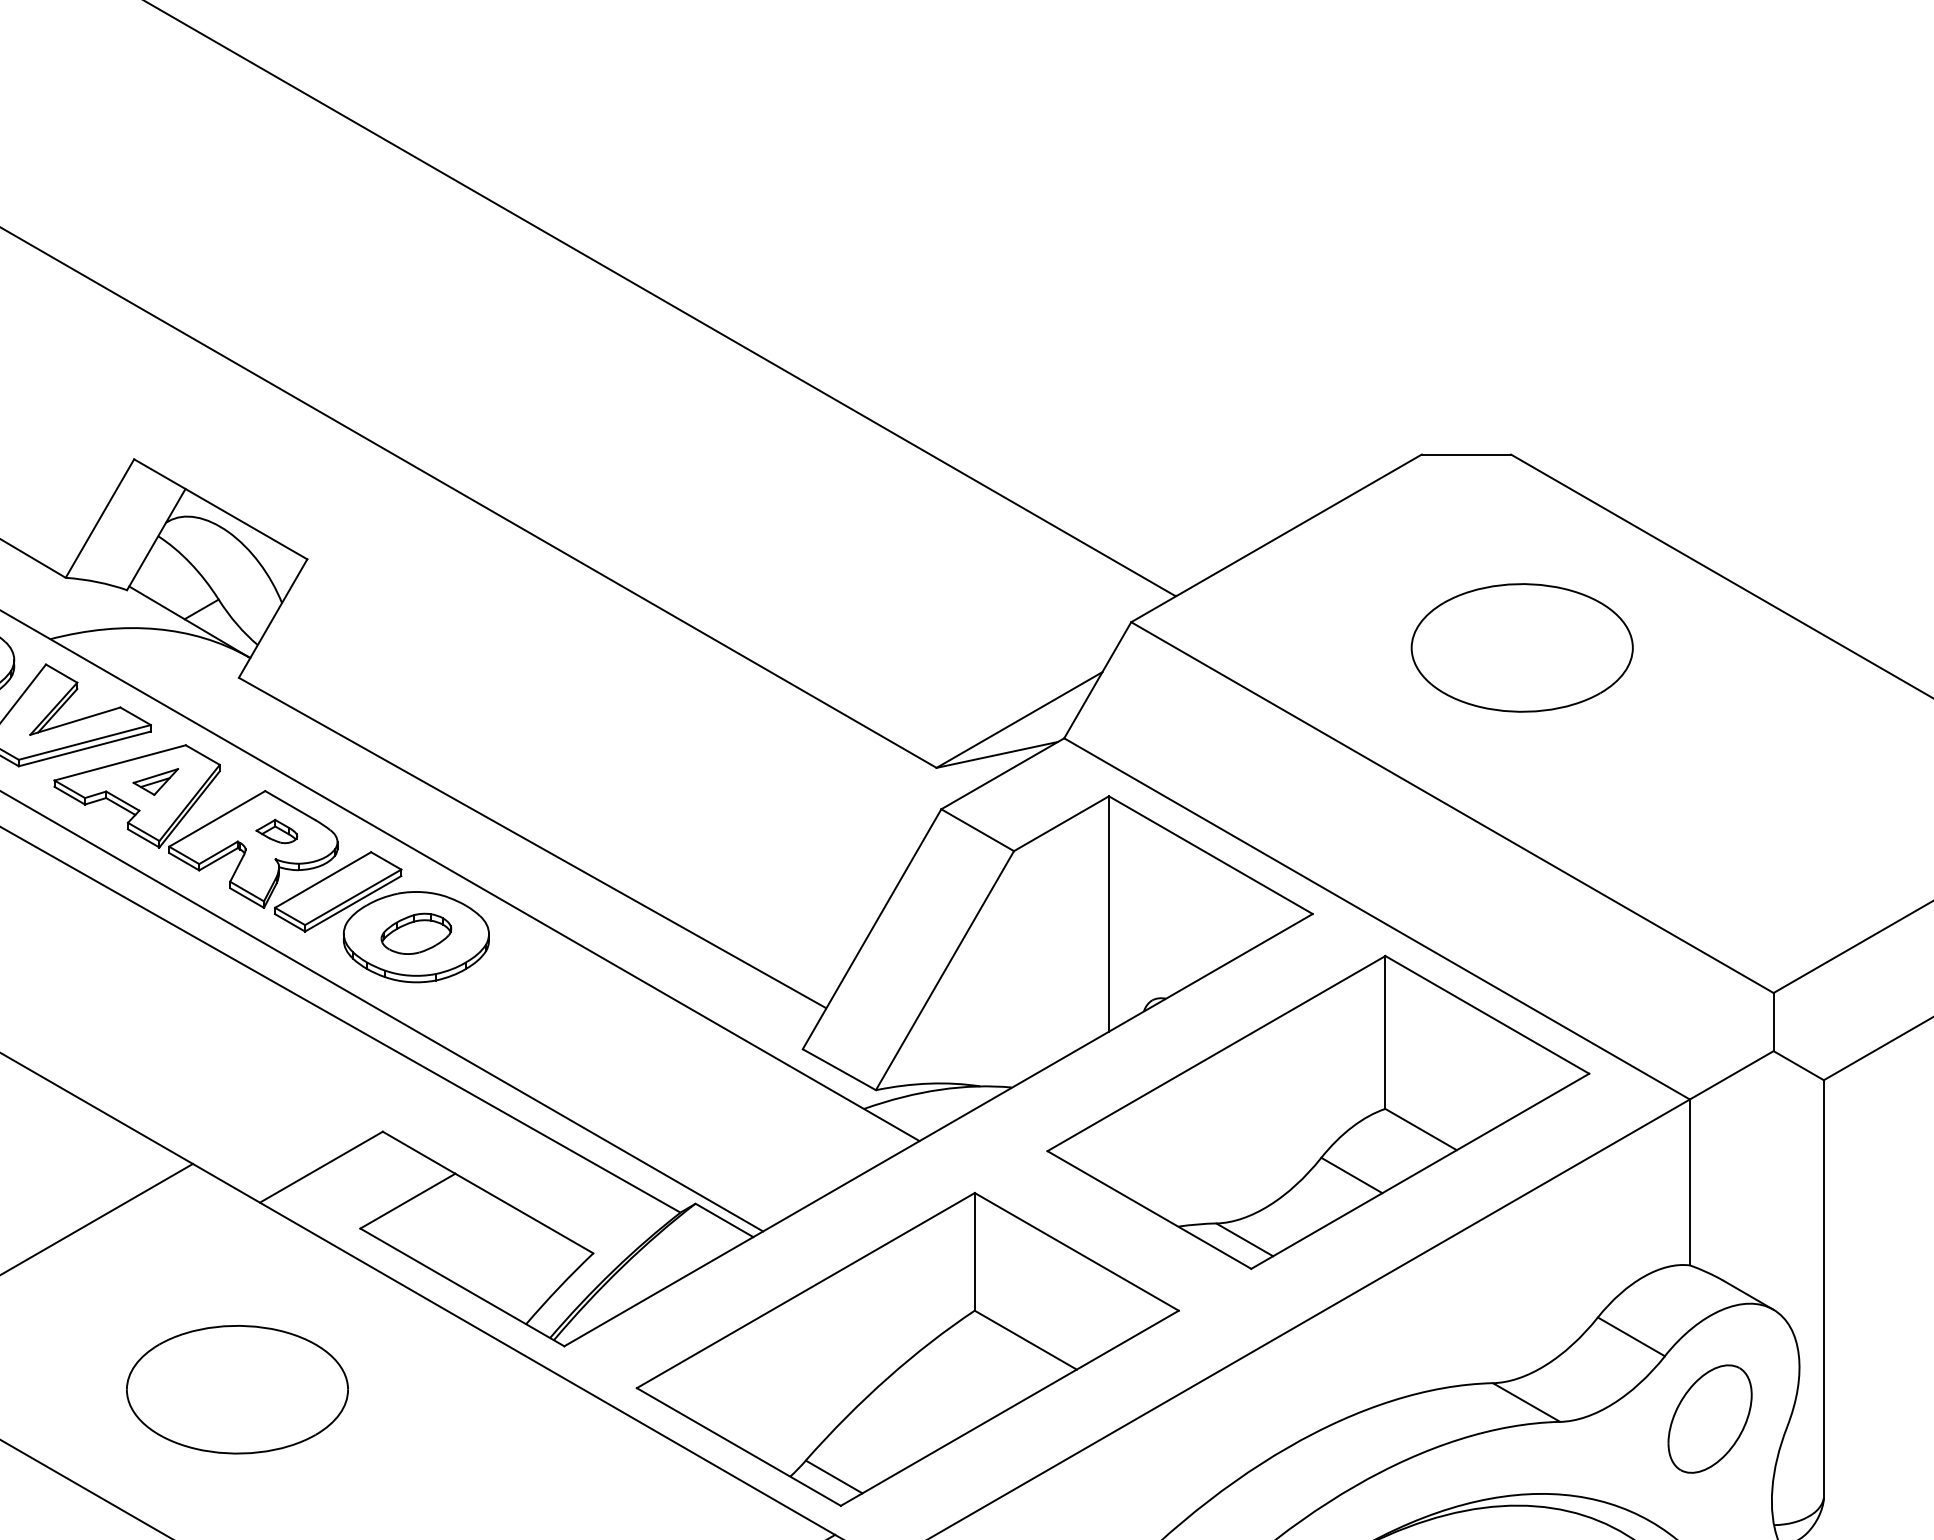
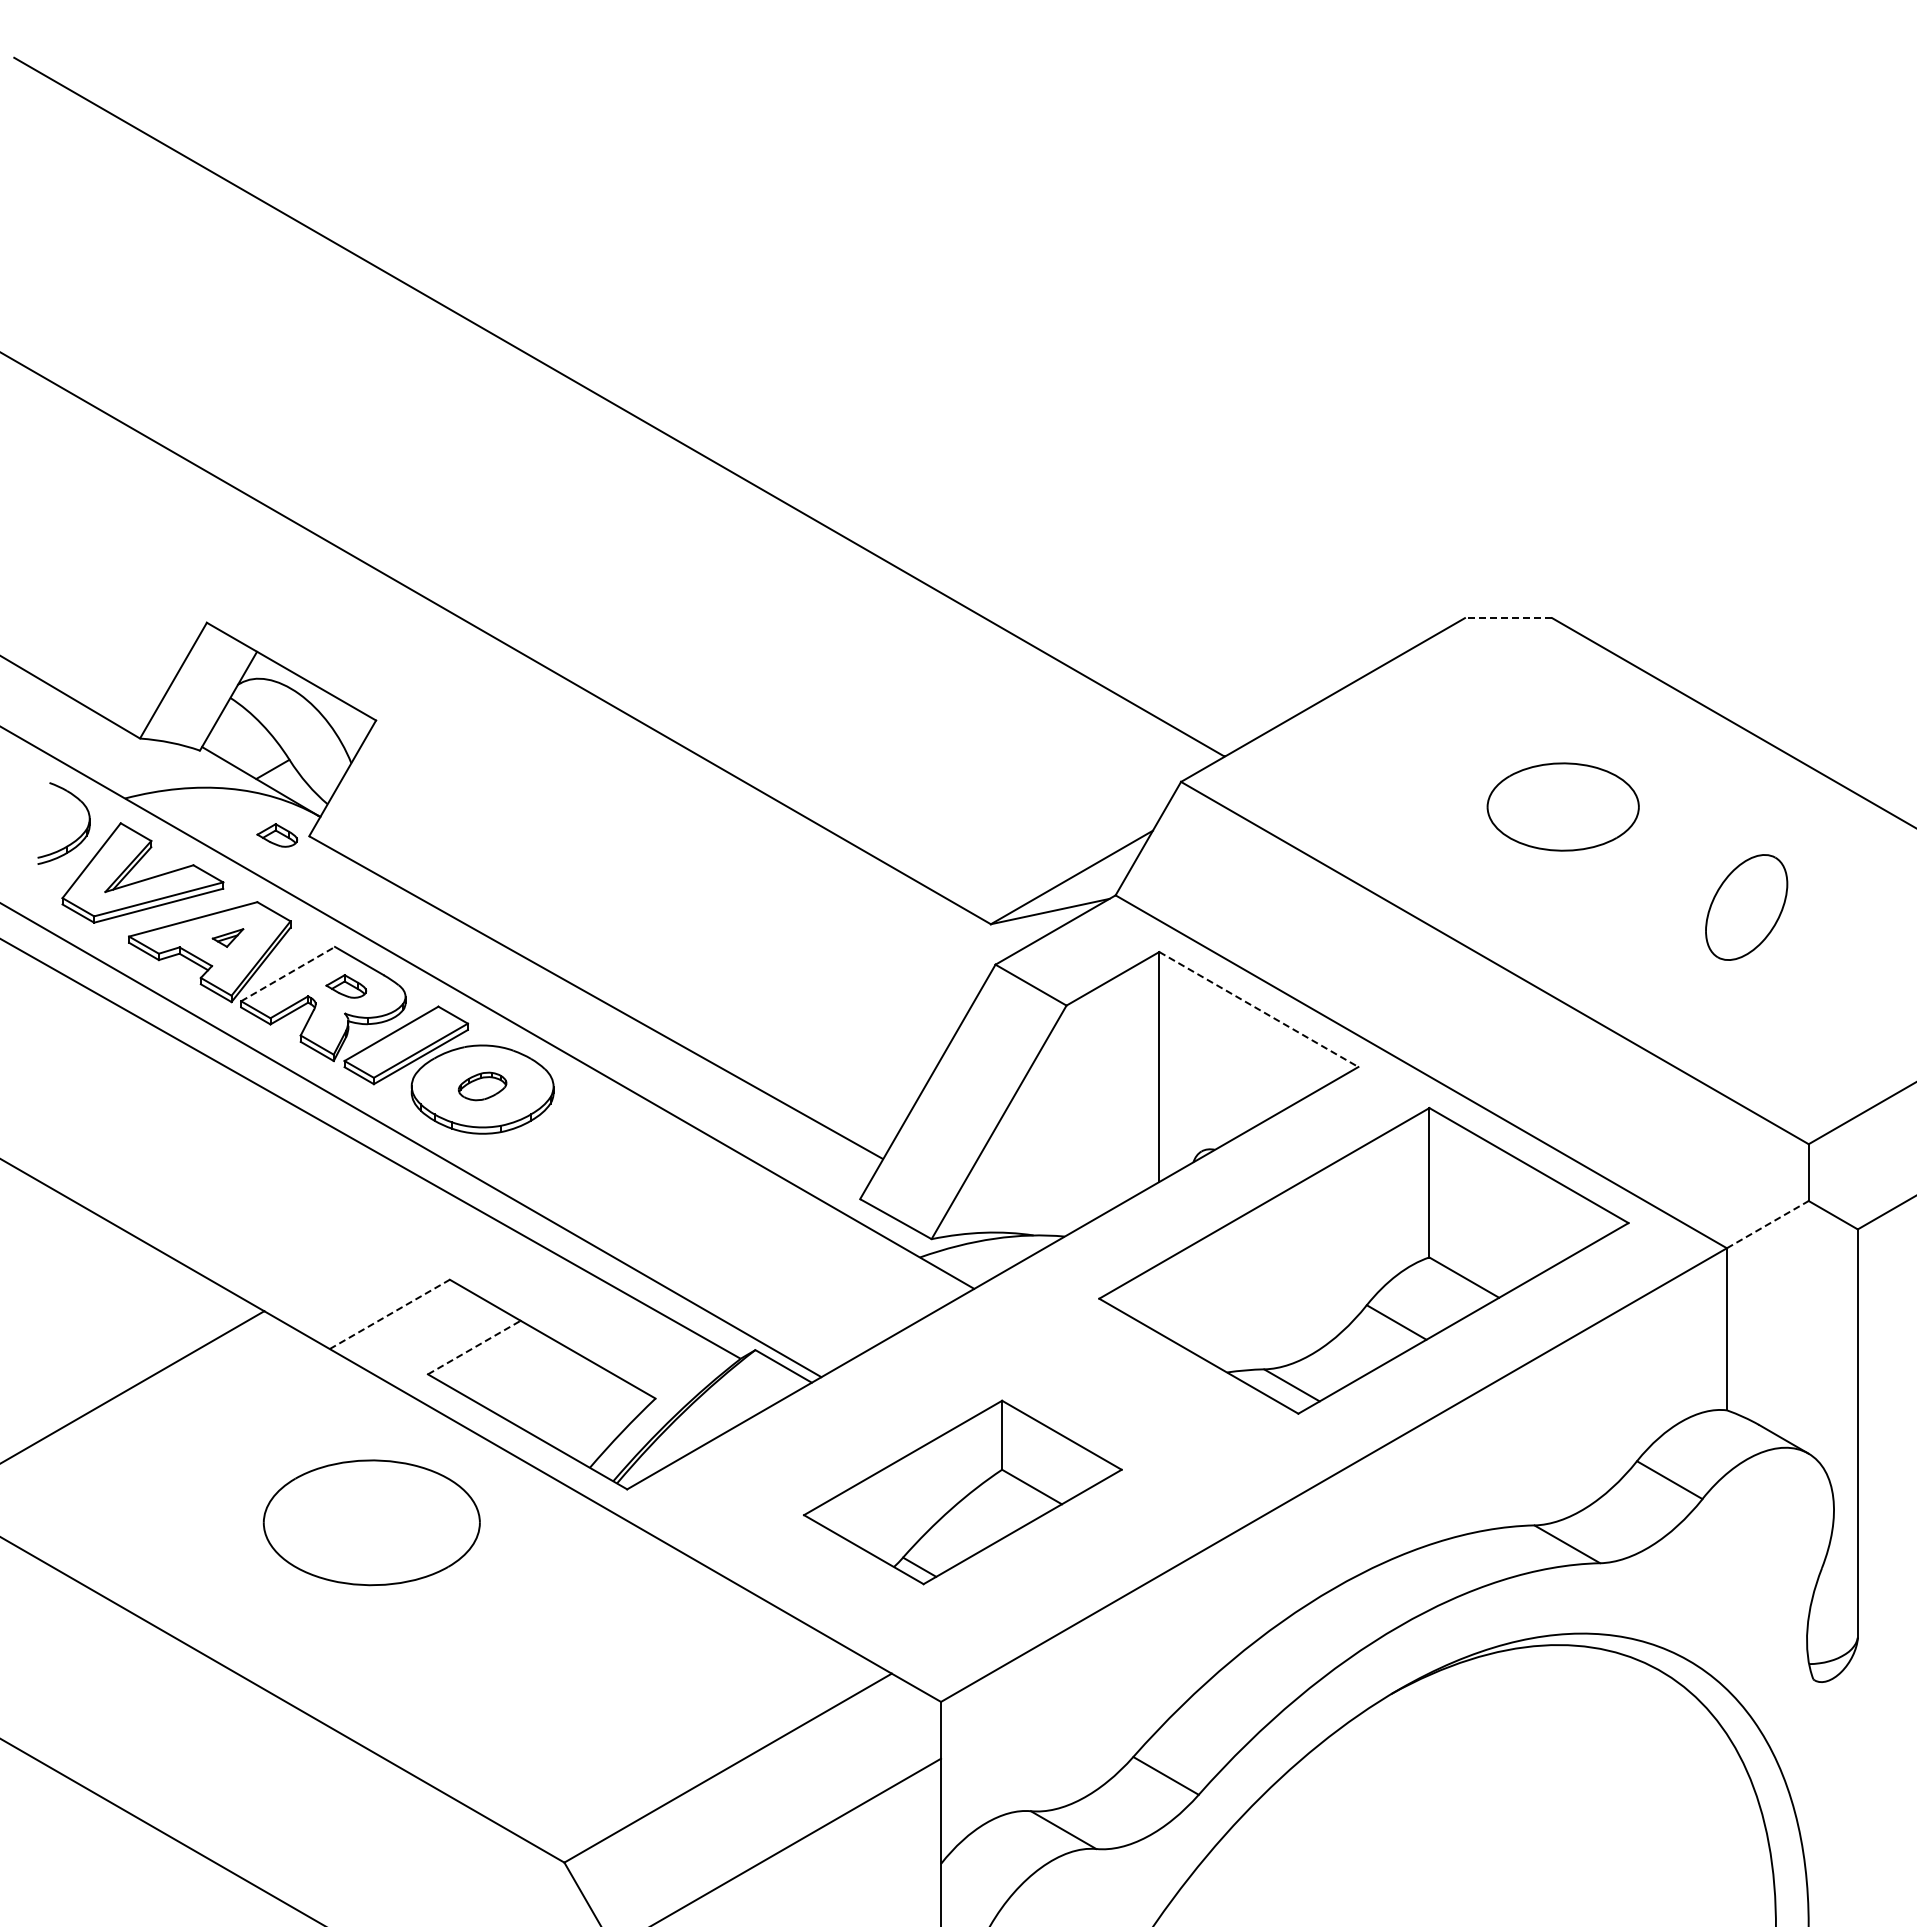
line: (1466, 454) -> (1508, 618), solid -> dashed
part: (1522, 647) -> (1563, 806), size x0.7
part: (206, 677) -> (277, 835), added
part: (155, 781) -> (227, 937), size x0.7
line: (217, 818) -> (288, 973), solid -> dashed
line: (1210, 855) -> (1258, 1009), solid -> dashed
part: (416, 933) -> (482, 1086), size x0.7
line: (1732, 1075) -> (1768, 1224), solid -> dashed
line: (322, 1167) -> (390, 1314), solid -> dashed
line: (408, 1201) -> (474, 1347), solid -> dashed
part: (907, 1349) -> (962, 1492), size x0.6
part: (237, 1389) -> (371, 1522), moved
part: (1709, 1419) -> (1746, 907), moved

